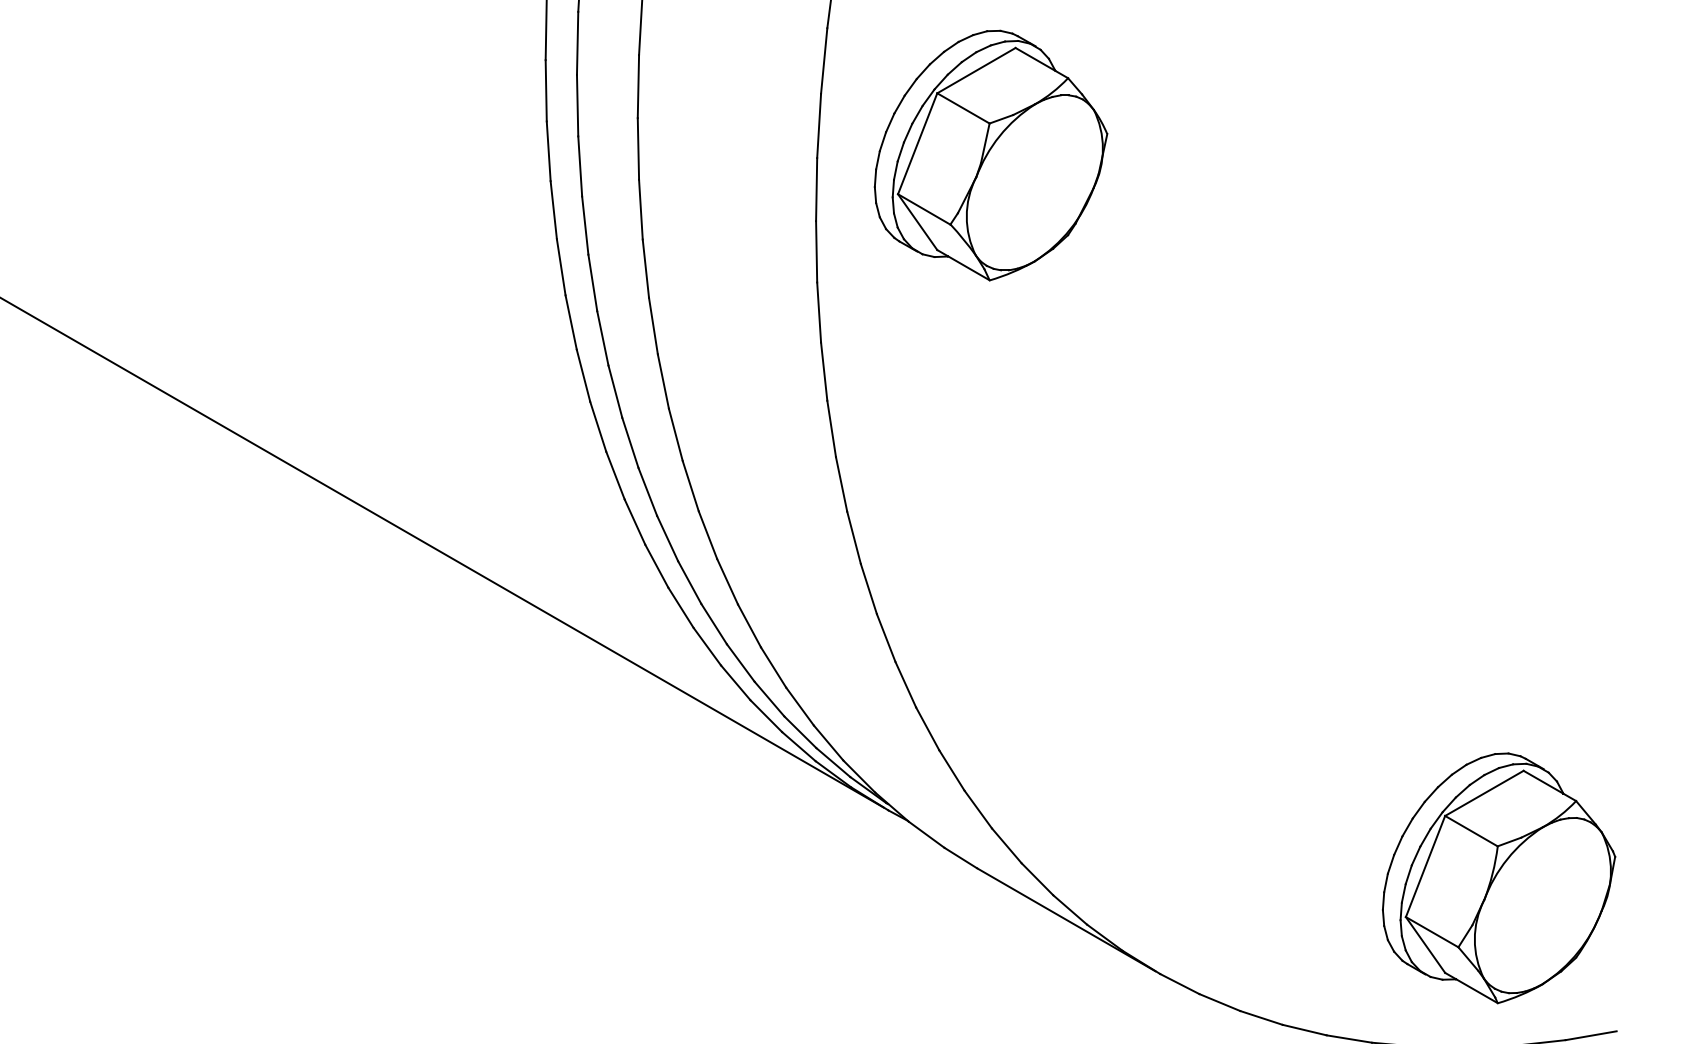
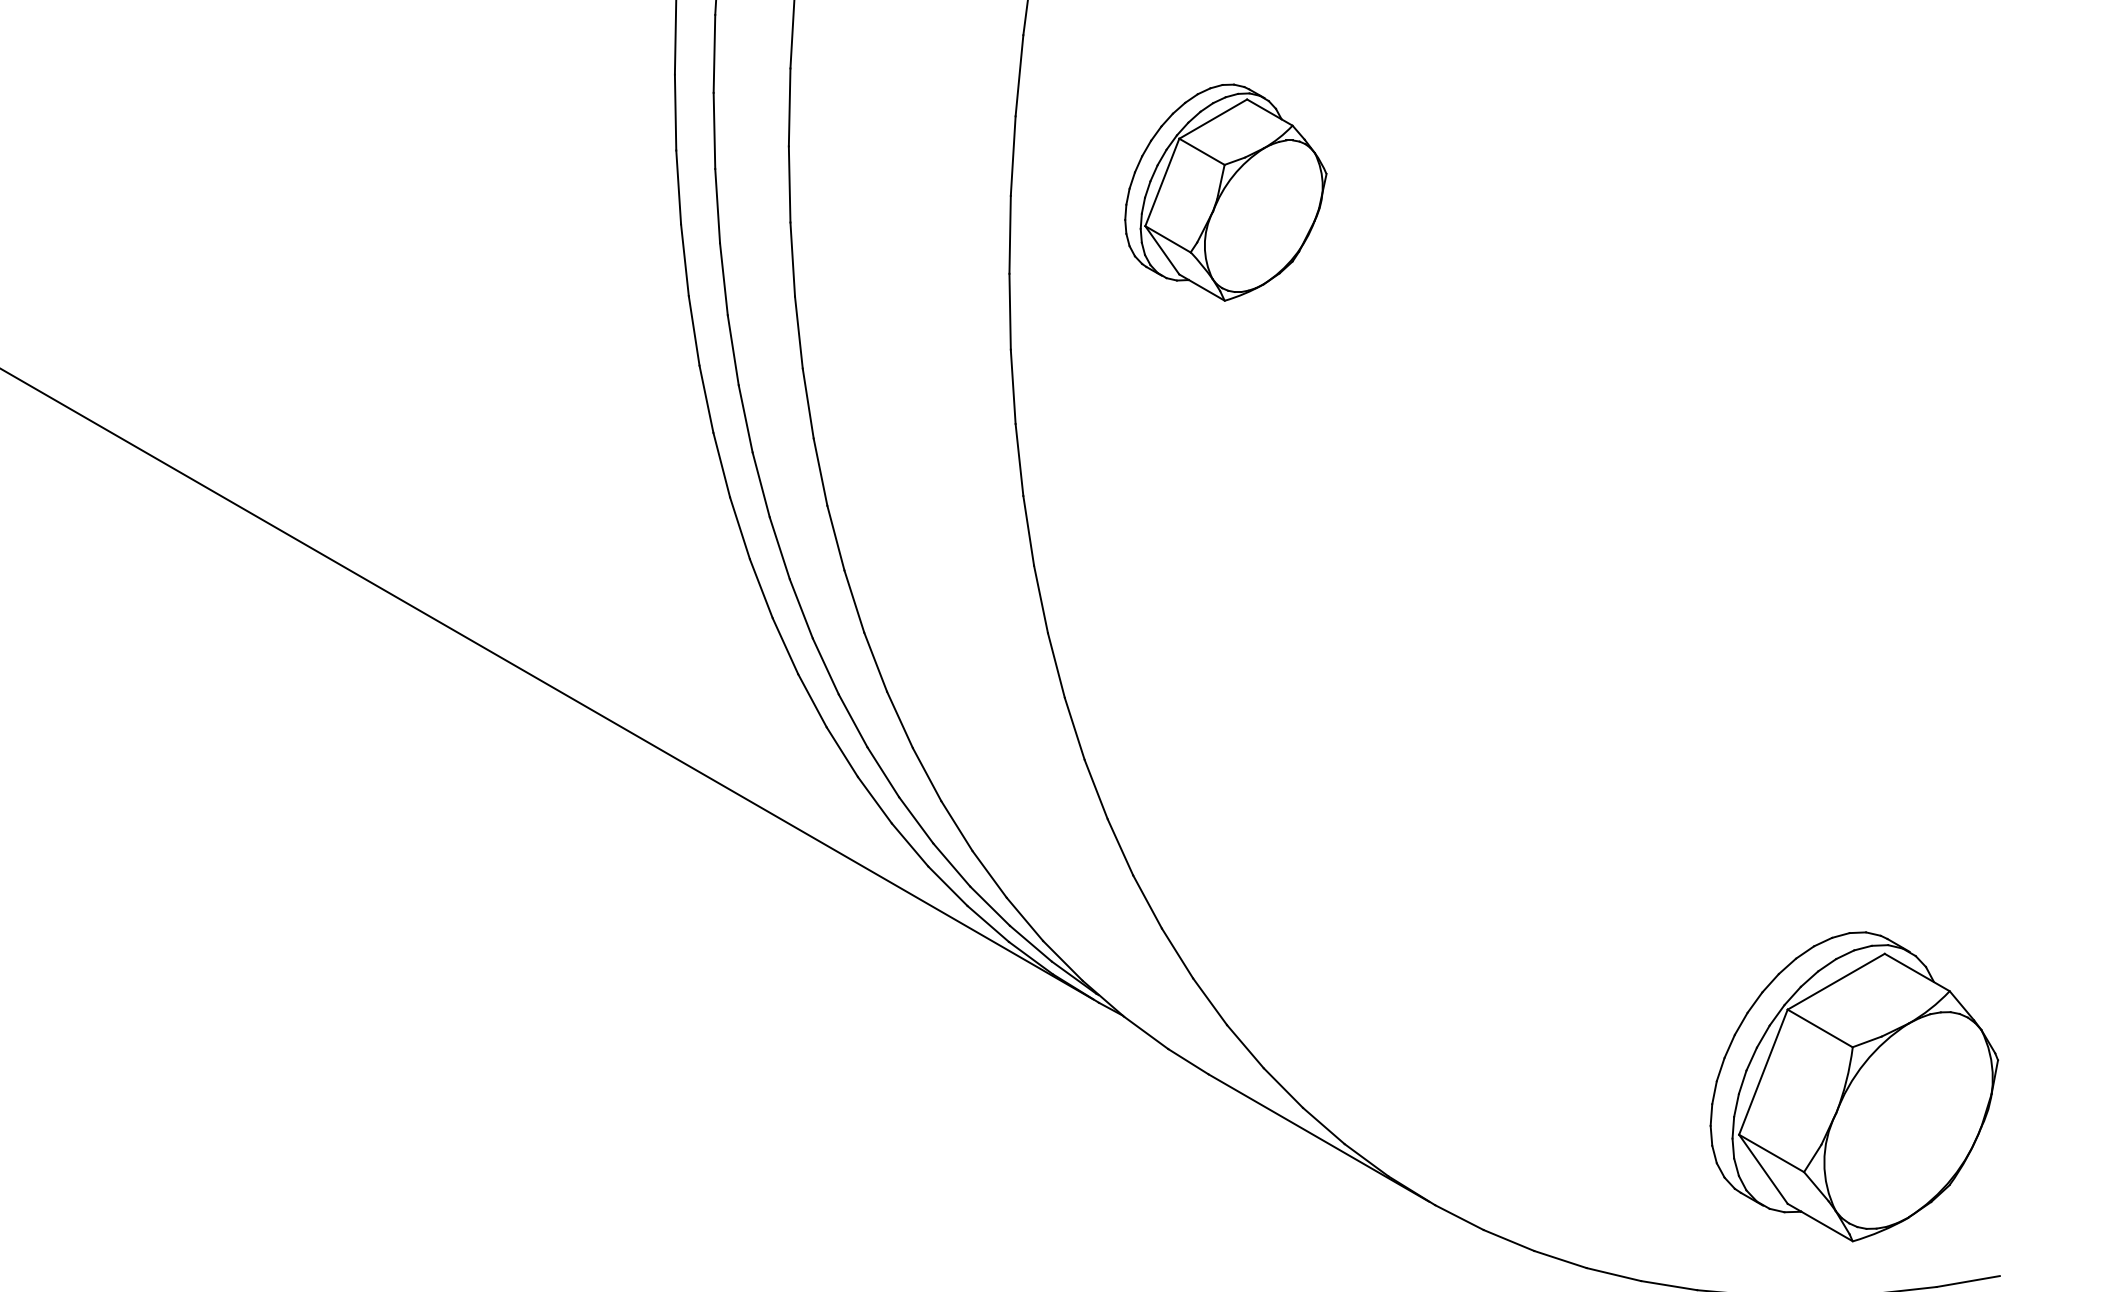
part: (990, 155) -> (1225, 192), size x0.7

